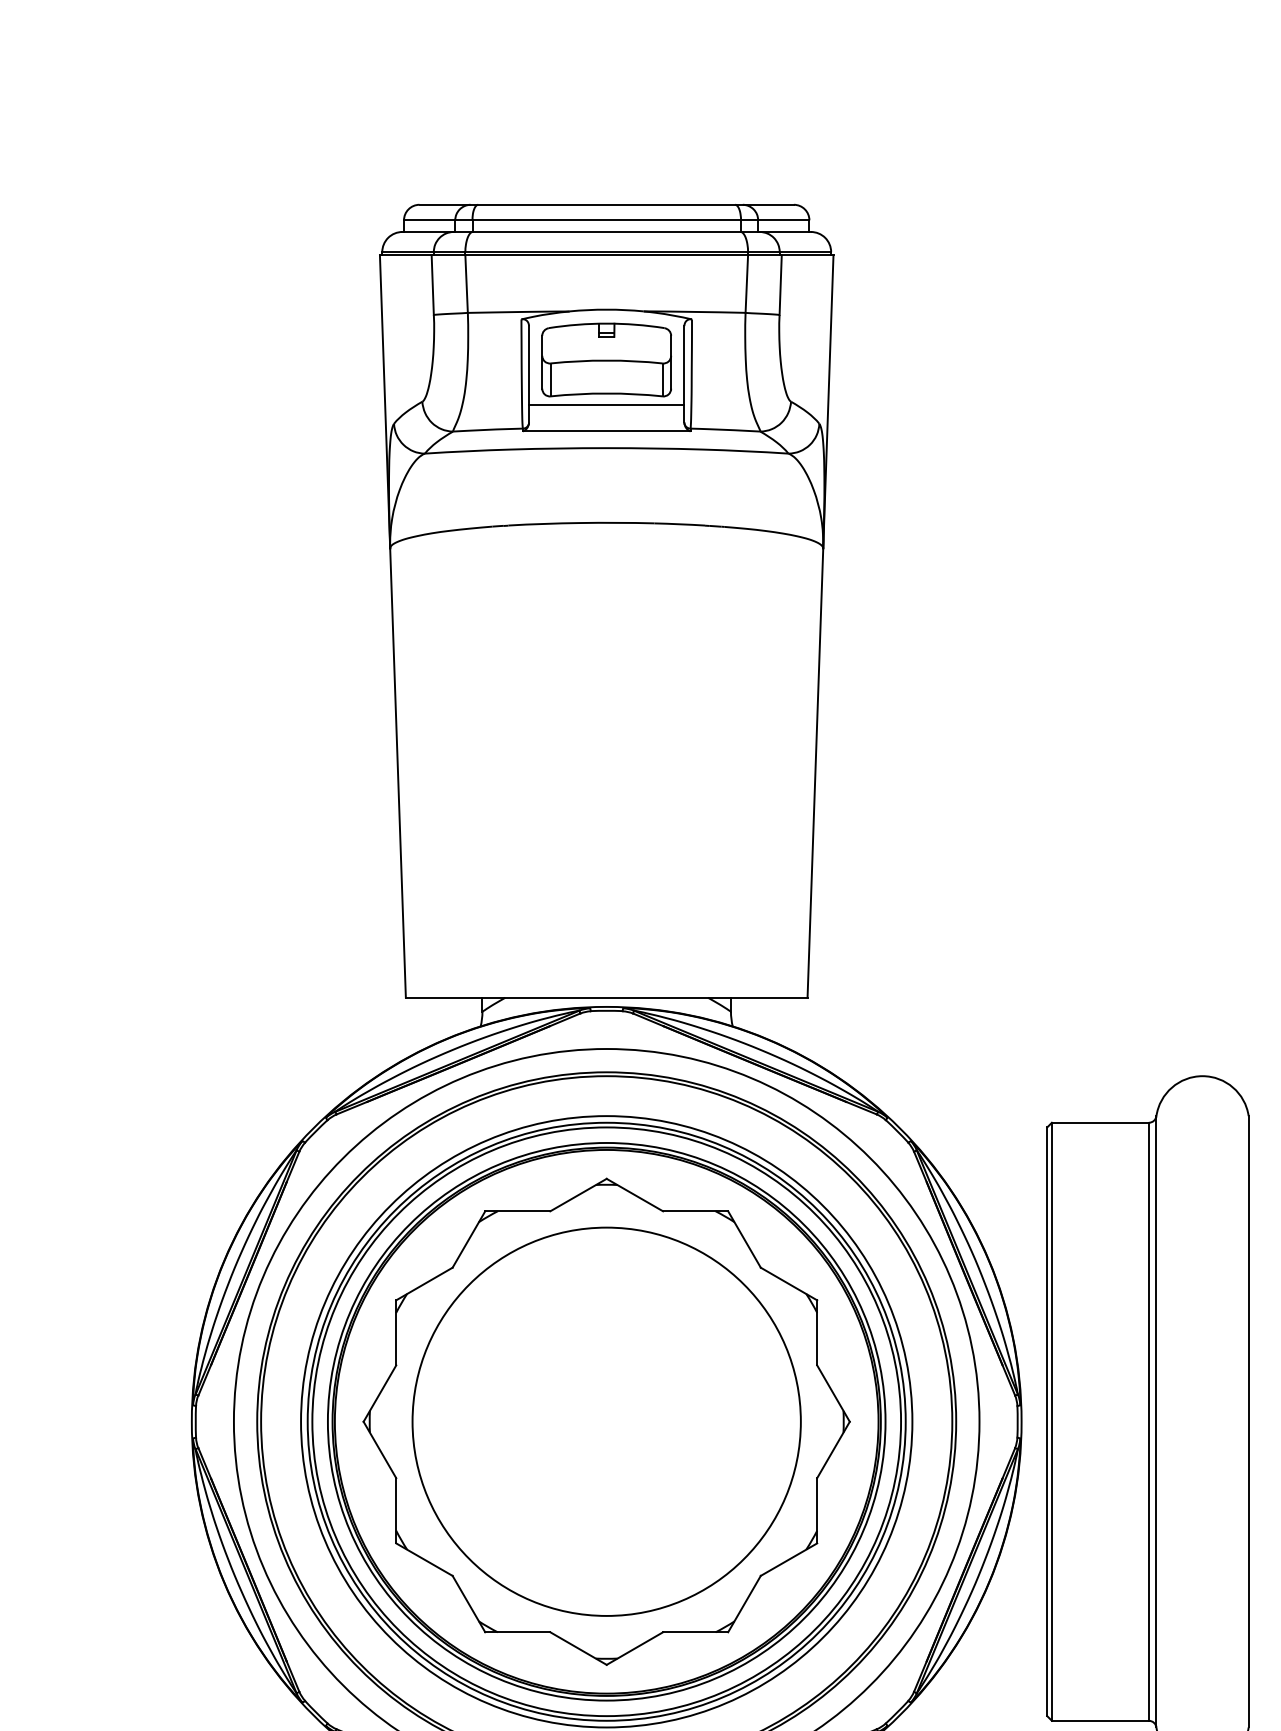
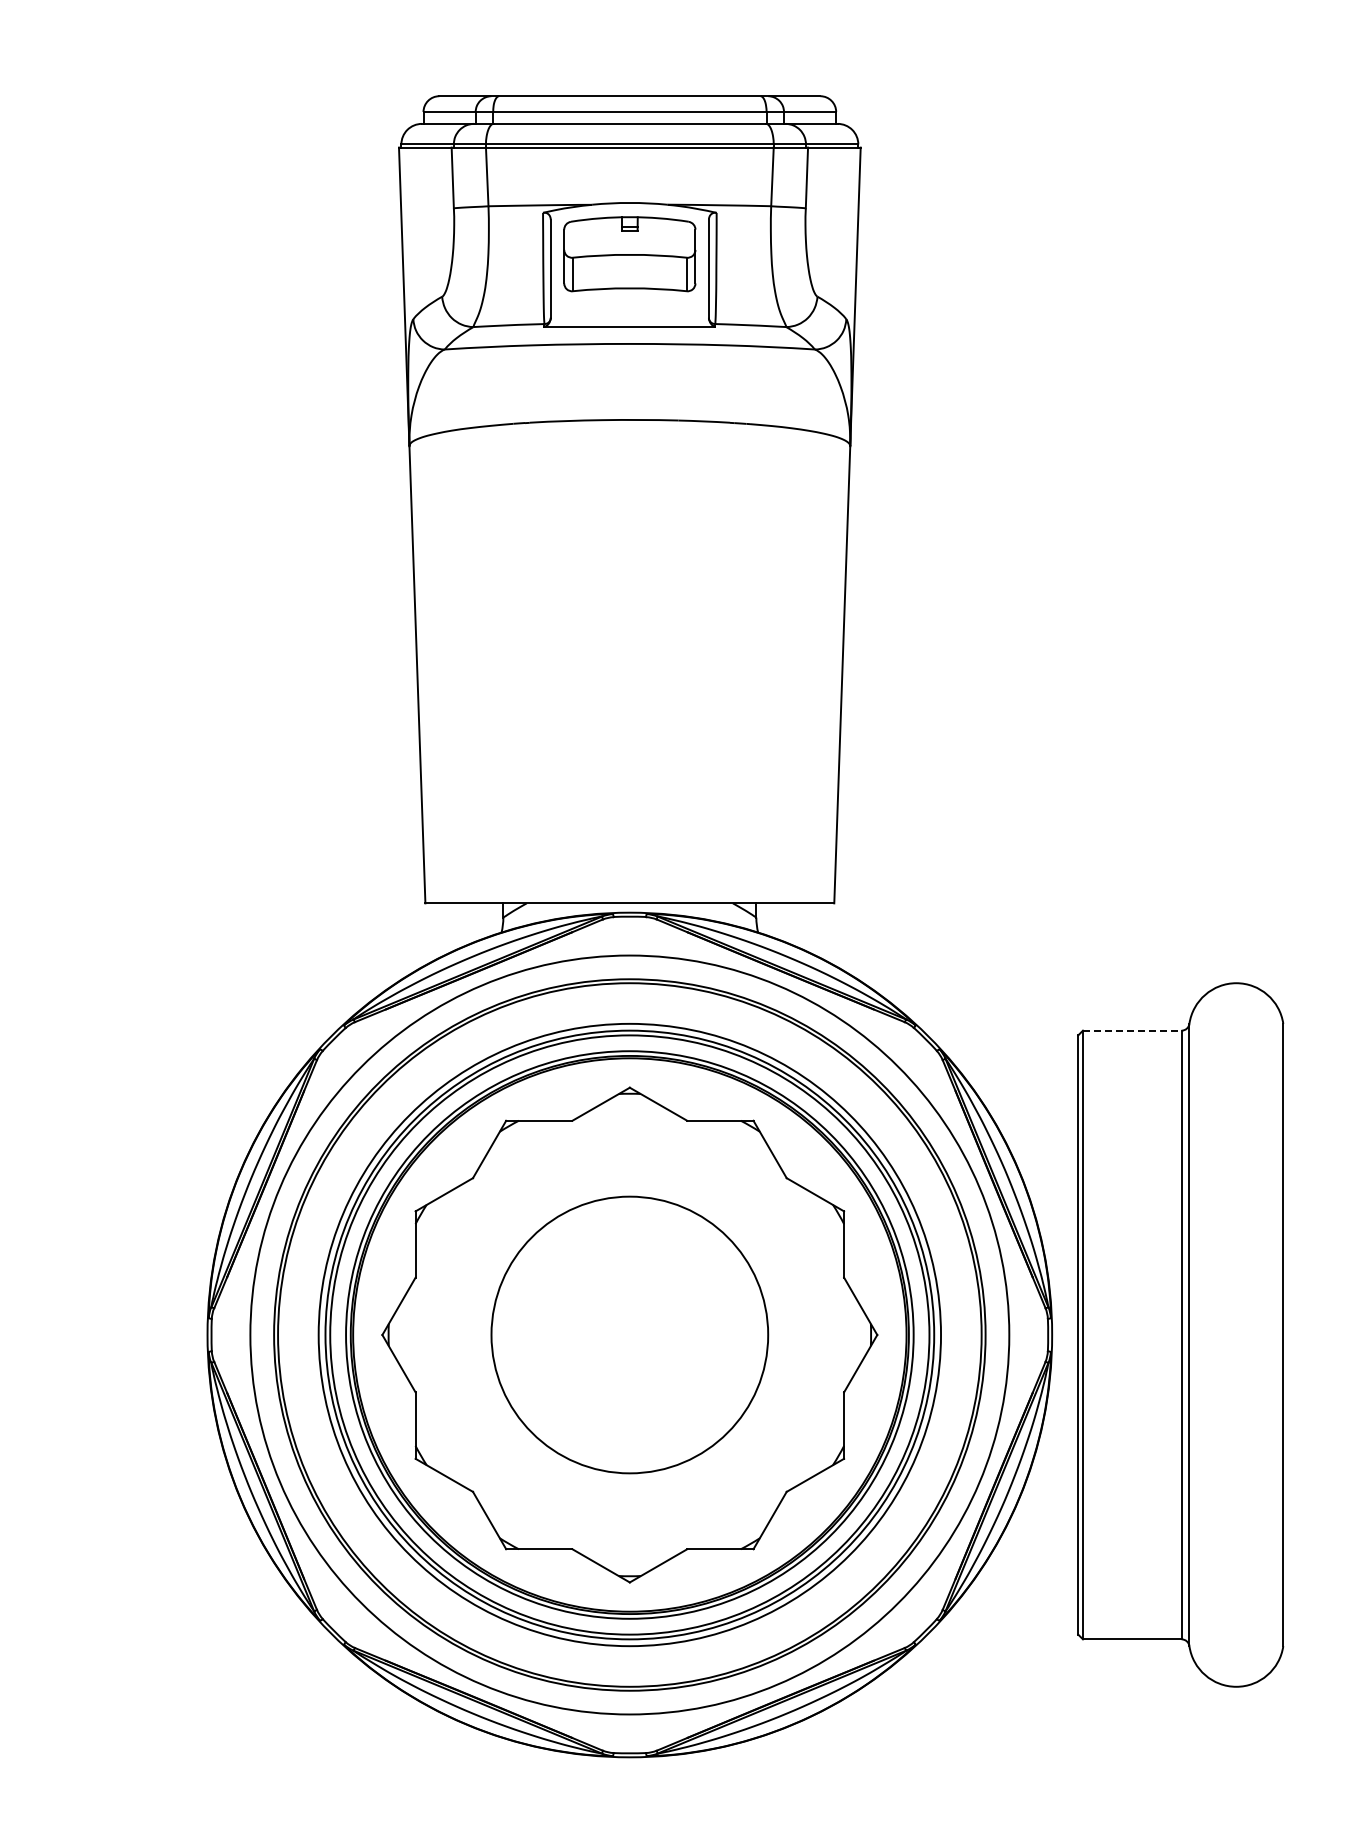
line: (606, 404) -> (629, 299), removed
line: (1100, 1122) -> (1132, 1030), solid -> dashed
circle: (606, 1421) -> (629, 1334), size x0.7

